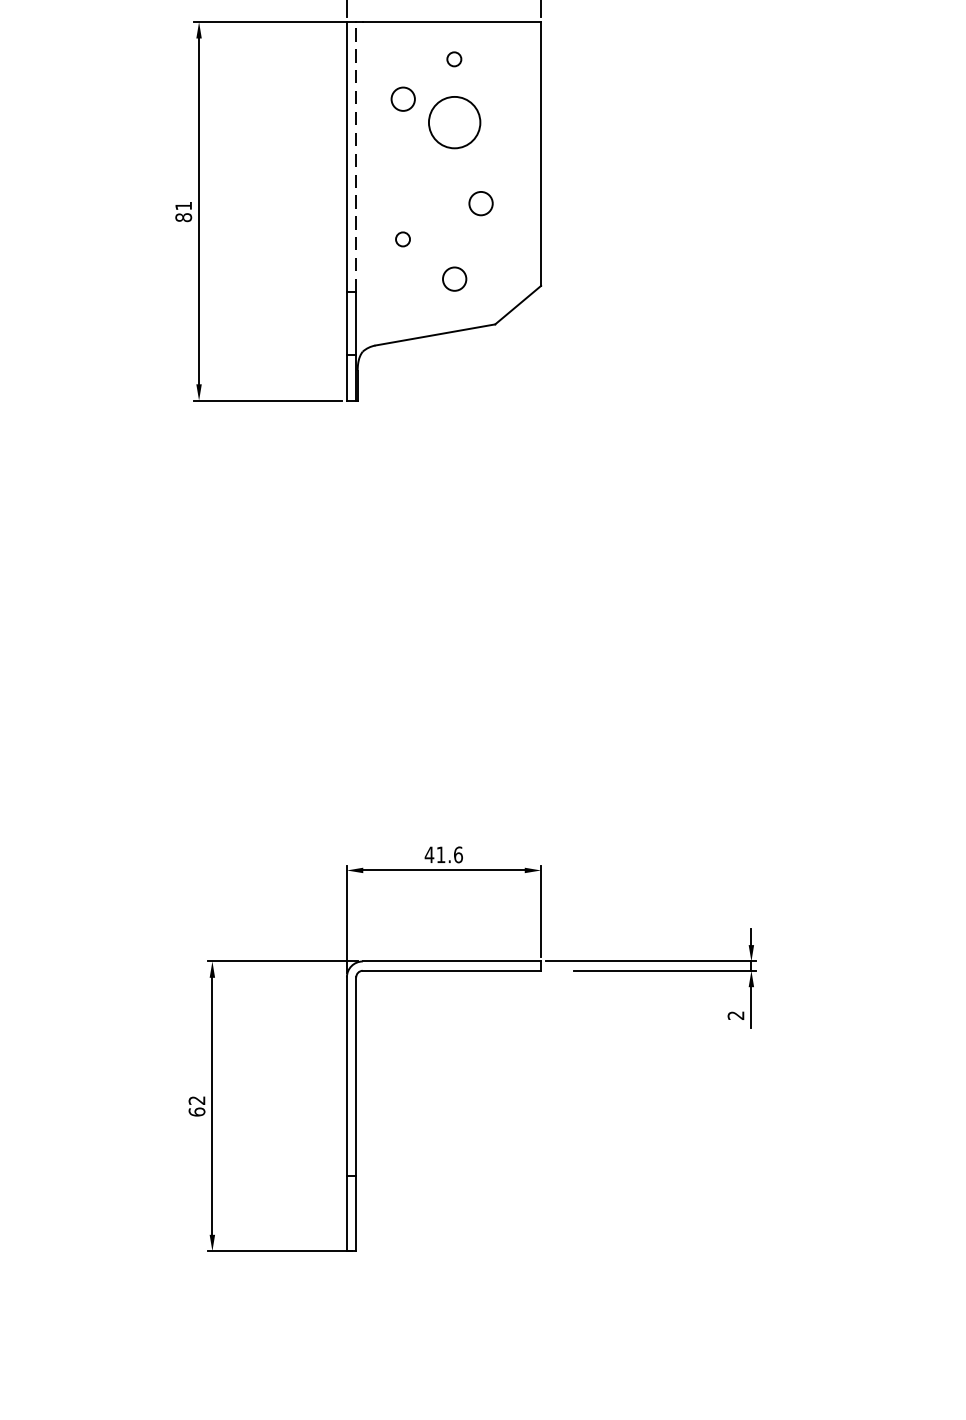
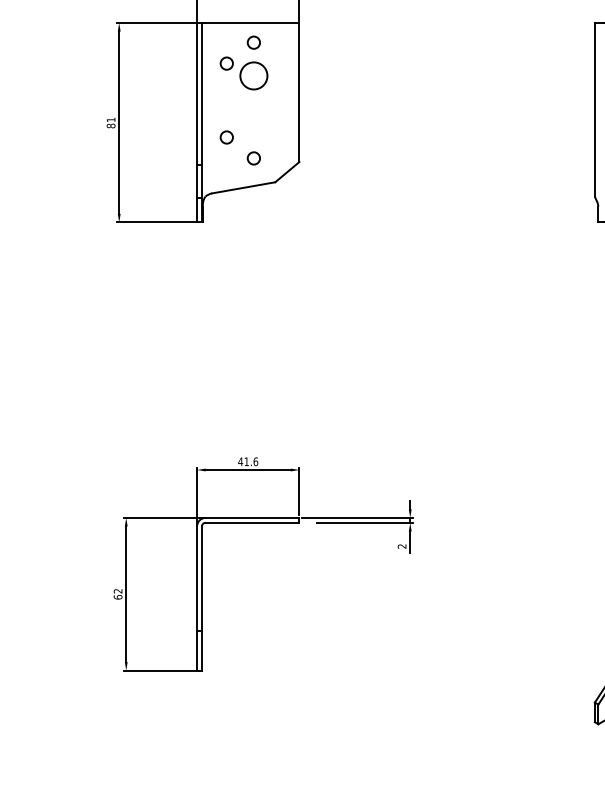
circle: (453, 59) -> (253, 42), size x1.67
line: (357, 155) -> (202, 93), dashed -> solid
circle: (480, 203) -> (267, 118), removed
circle: (402, 239) -> (226, 137), size x1.67

